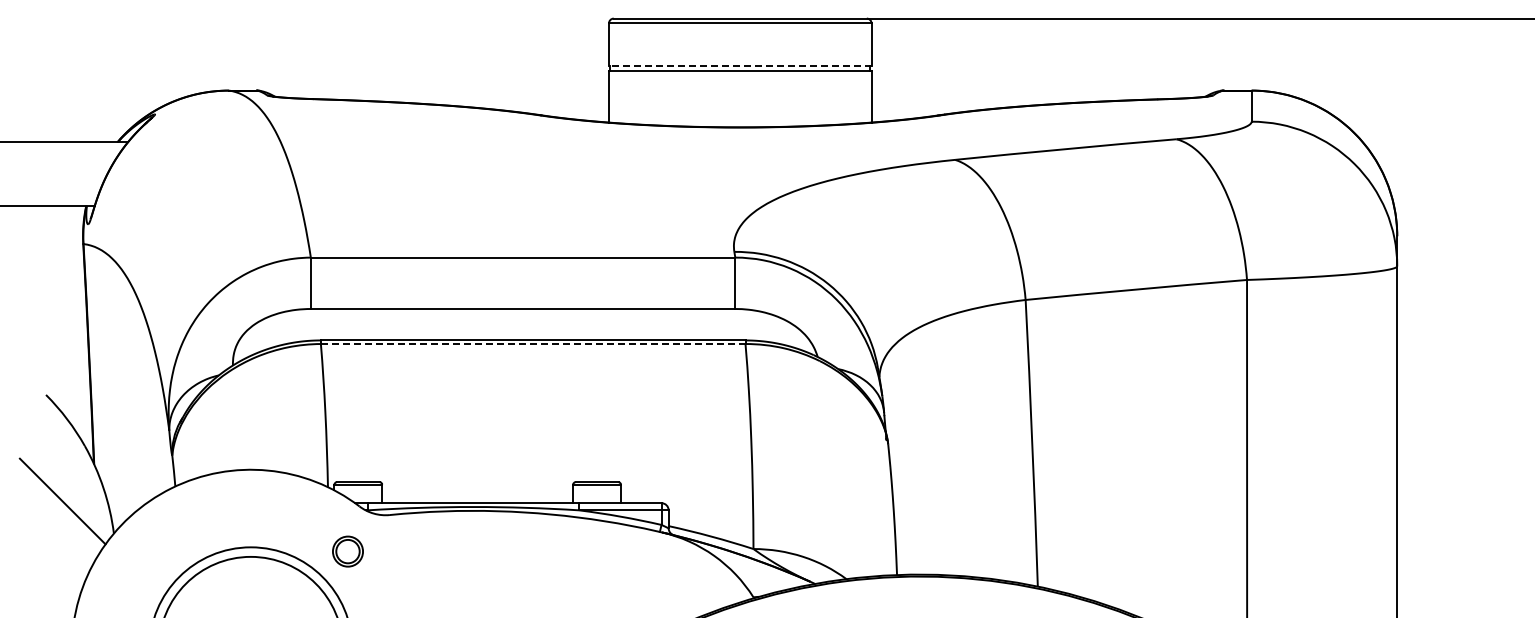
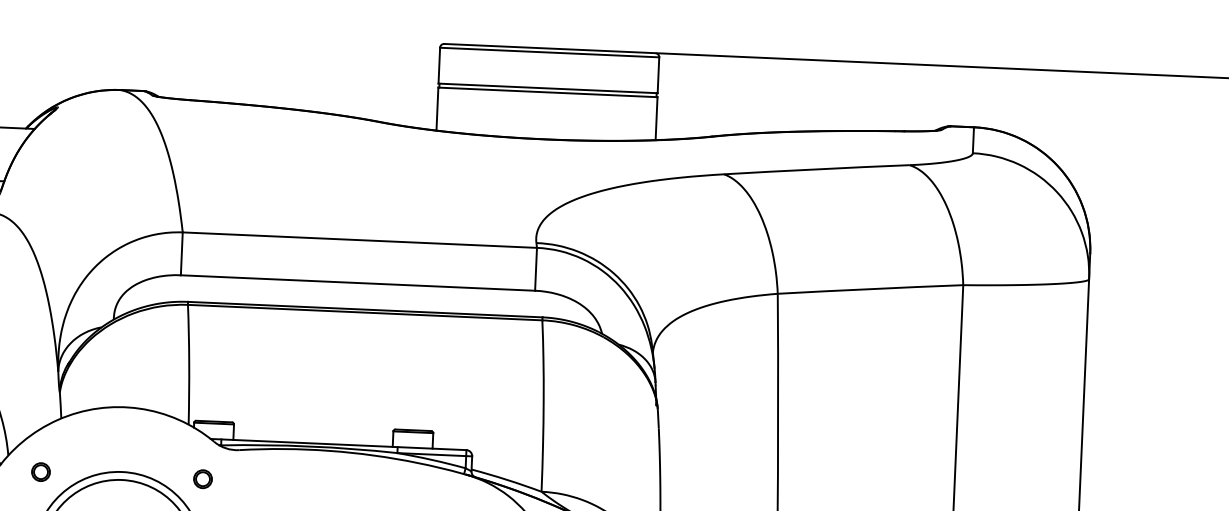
line: (739, 66) -> (547, 88), dashed -> solid
line: (532, 344) -> (364, 312), dashed -> solid
part: (153, 551) -> (40, 471), added
part: (347, 551) -> (202, 479), size x0.71

